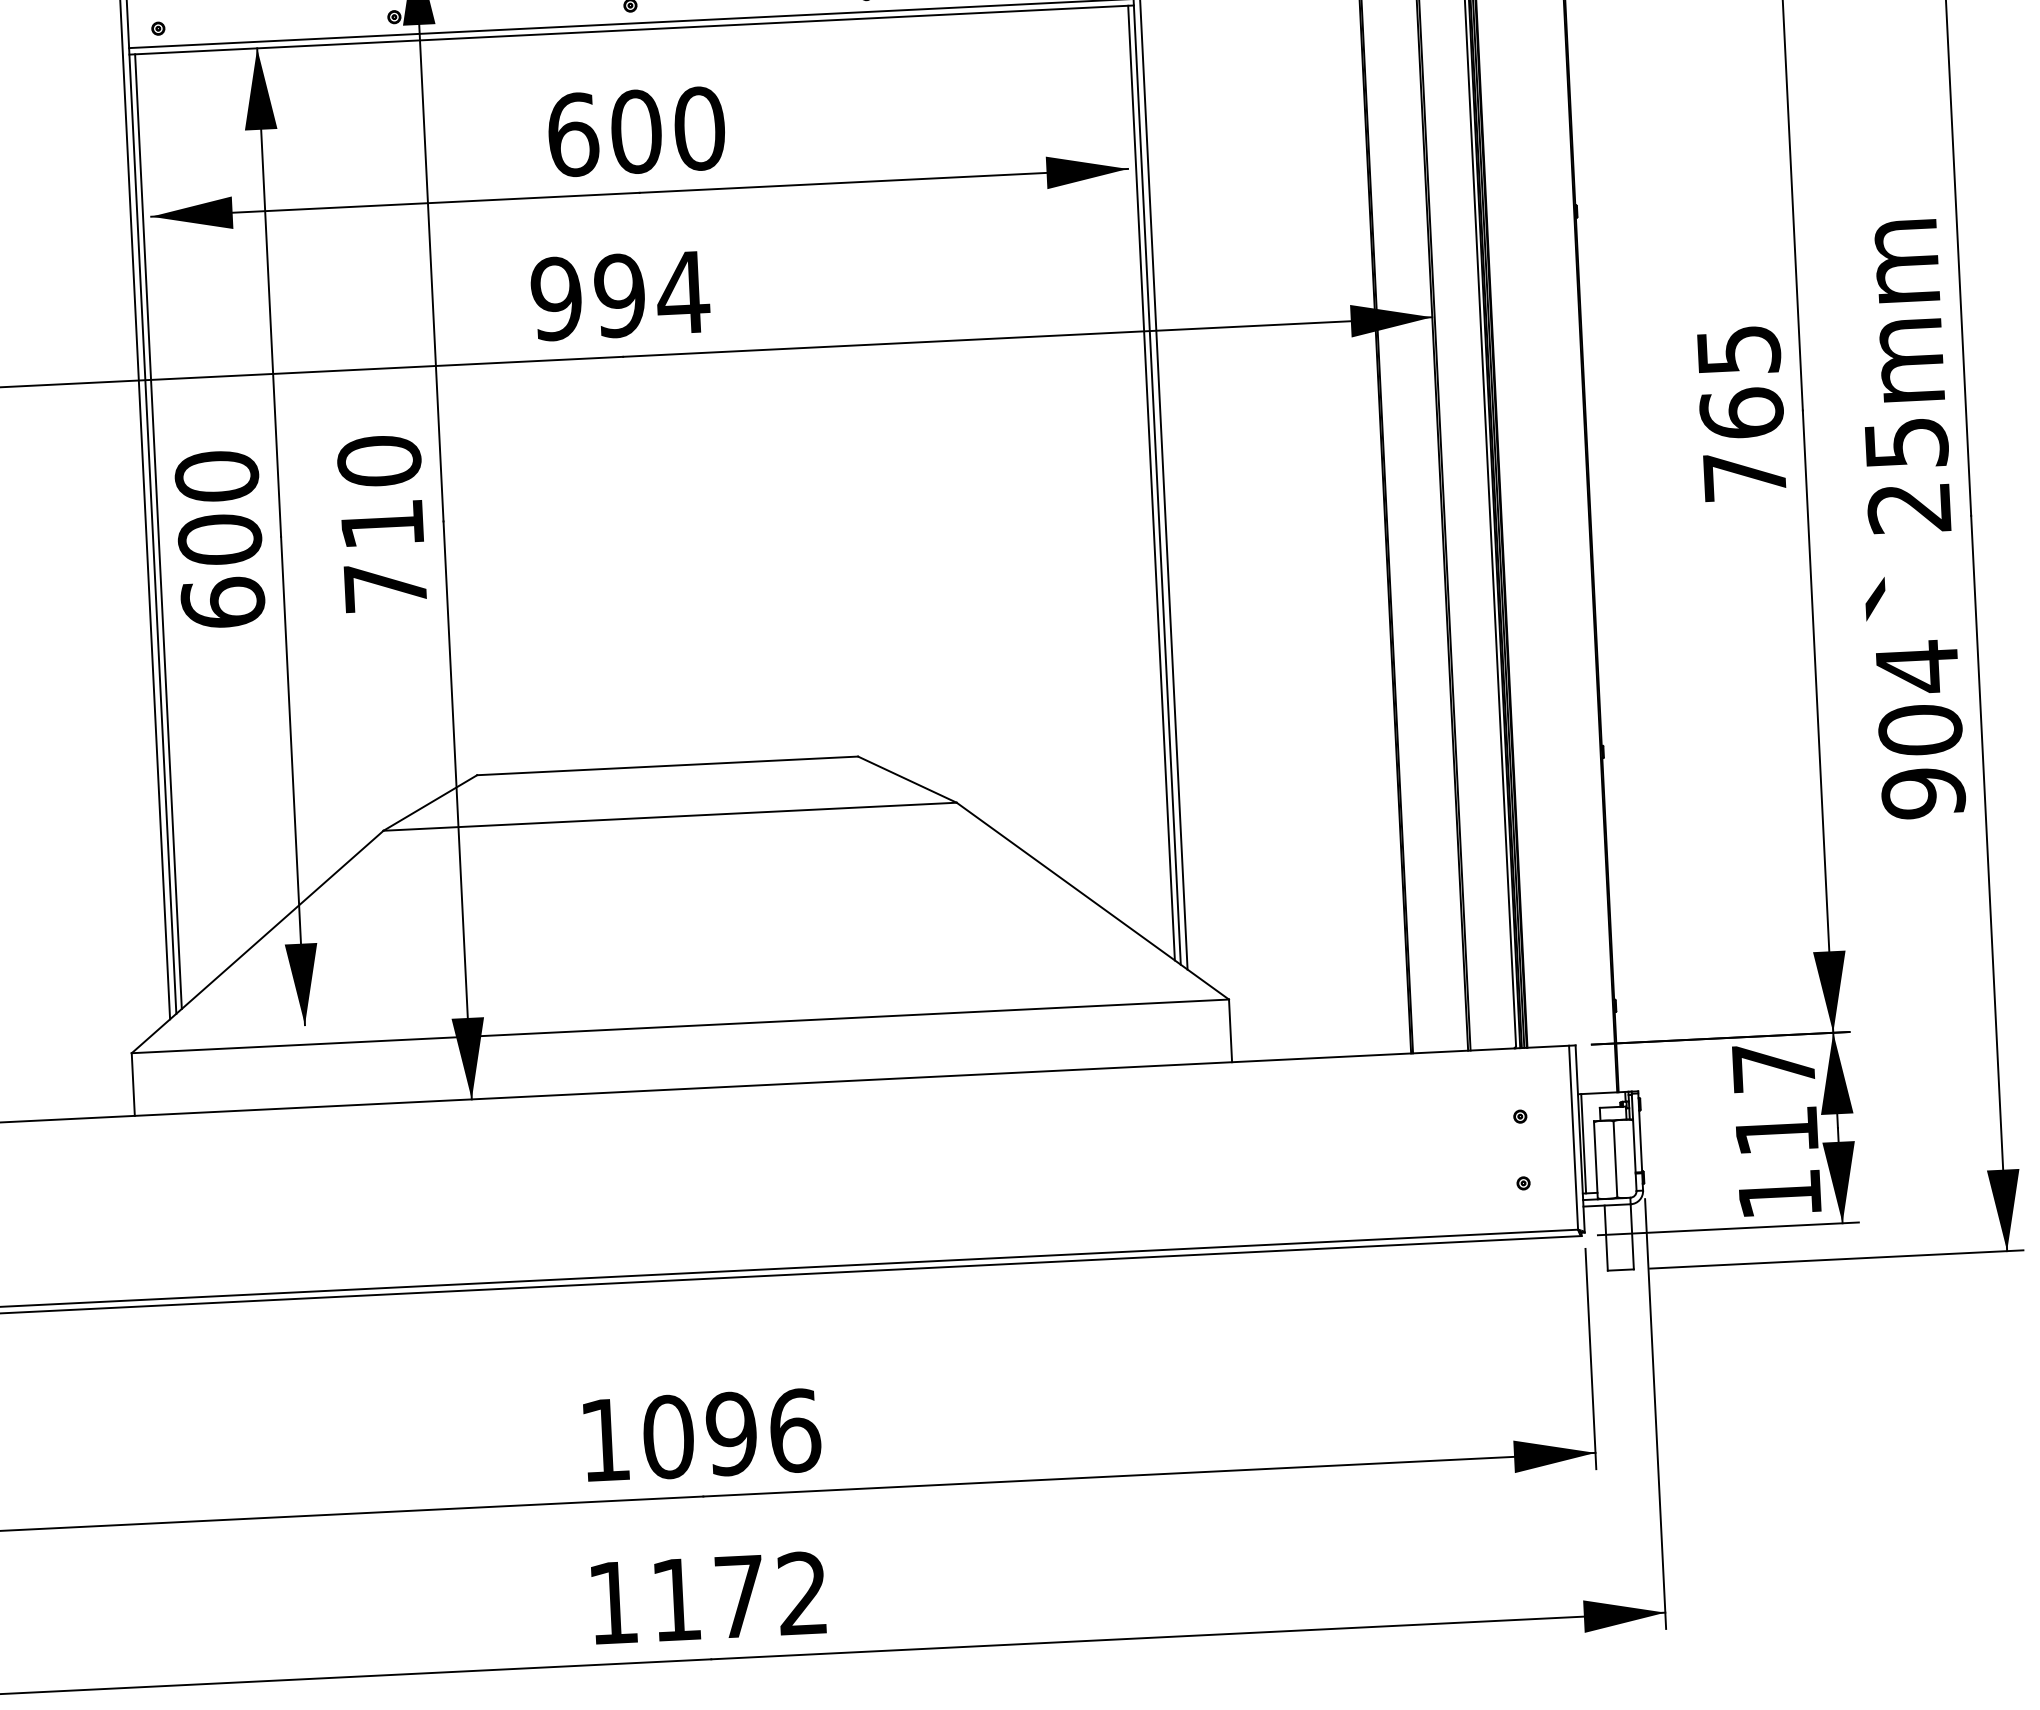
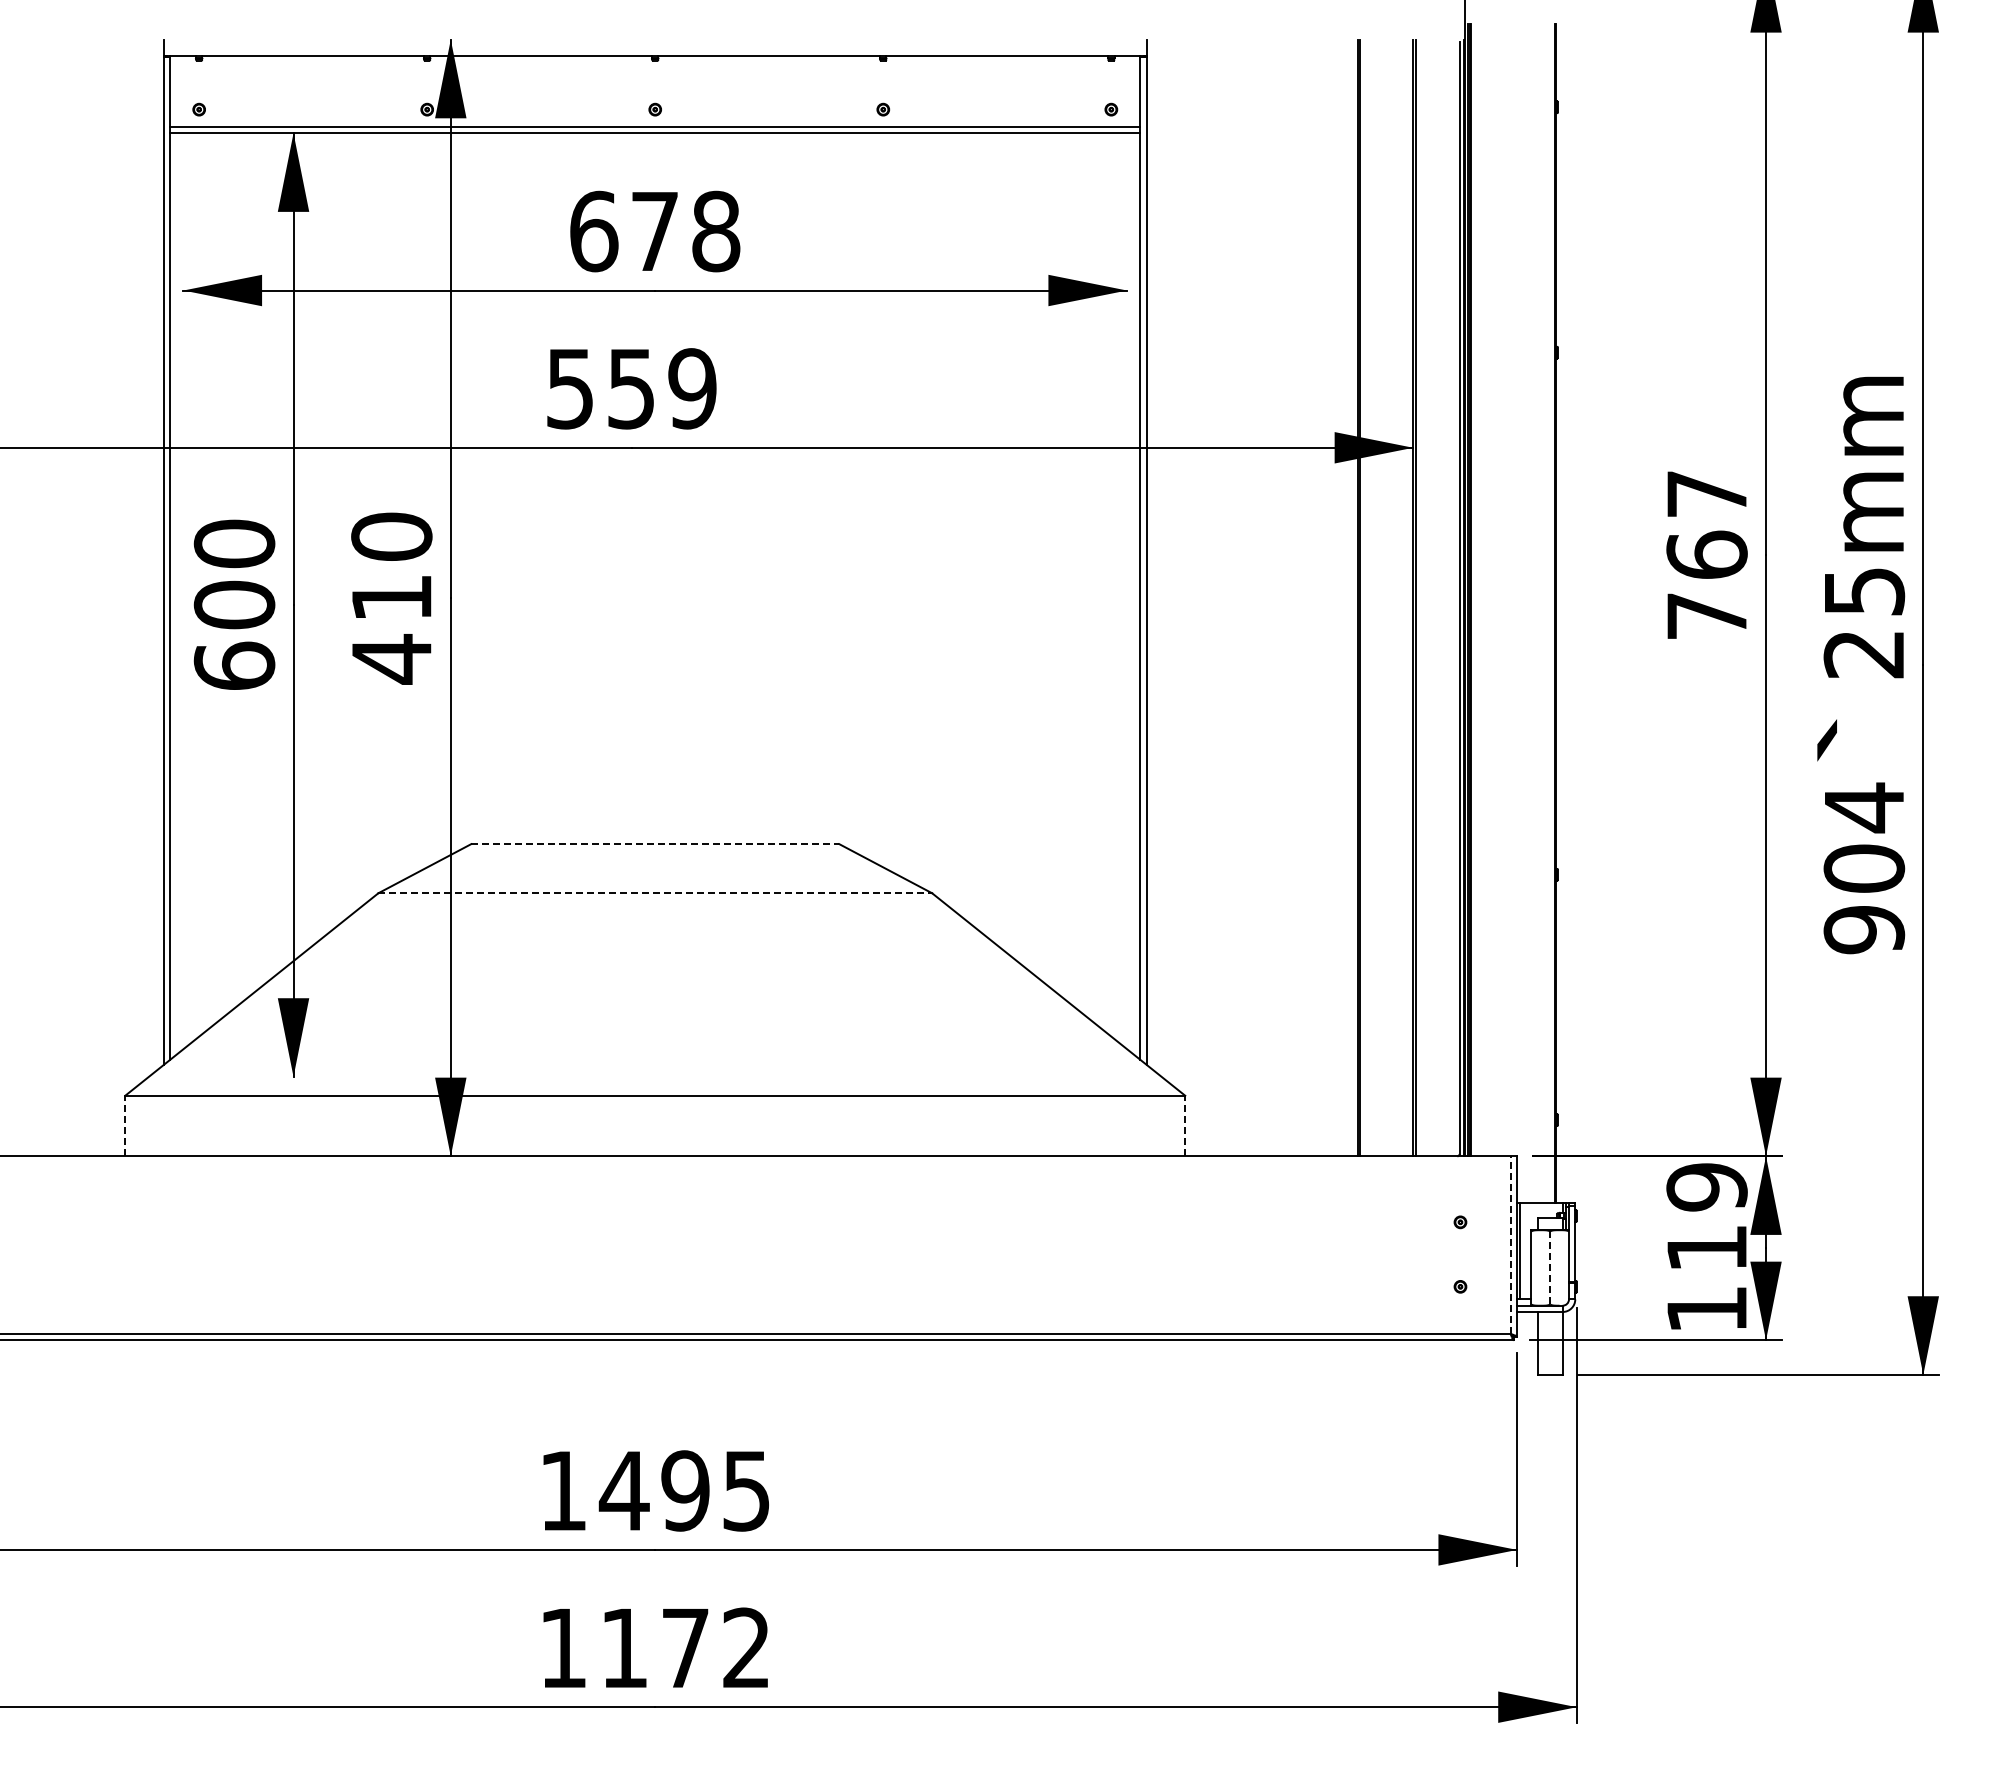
text: (667, 130) -> (685, 231), 600 -> 678
text: (619, 295) -> (631, 388), 994 -> 559
text: (1739, 350) -> (1707, 494), 765 -> 767
line: (1151, 483) -> (1134, 594), removed
line: (158, 531) -> (175, 594), removed
text: (385, 588) -> (391, 659), 710 -> 410
line: (667, 766) -> (655, 844), solid -> dashed
line: (670, 817) -> (655, 893), solid -> dashed
line: (1230, 1030) -> (1185, 1125), solid -> dashed
text: (1773, 1068) -> (1706, 1187), 117 -> 119
line: (133, 1083) -> (125, 1125), solid -> dashed
line: (1573, 1138) -> (1510, 1245), solid -> dashed
line: (1615, 1158) -> (1550, 1267), solid -> dashed
text: (730, 1433) -> (684, 1490), 1096 -> 1495

